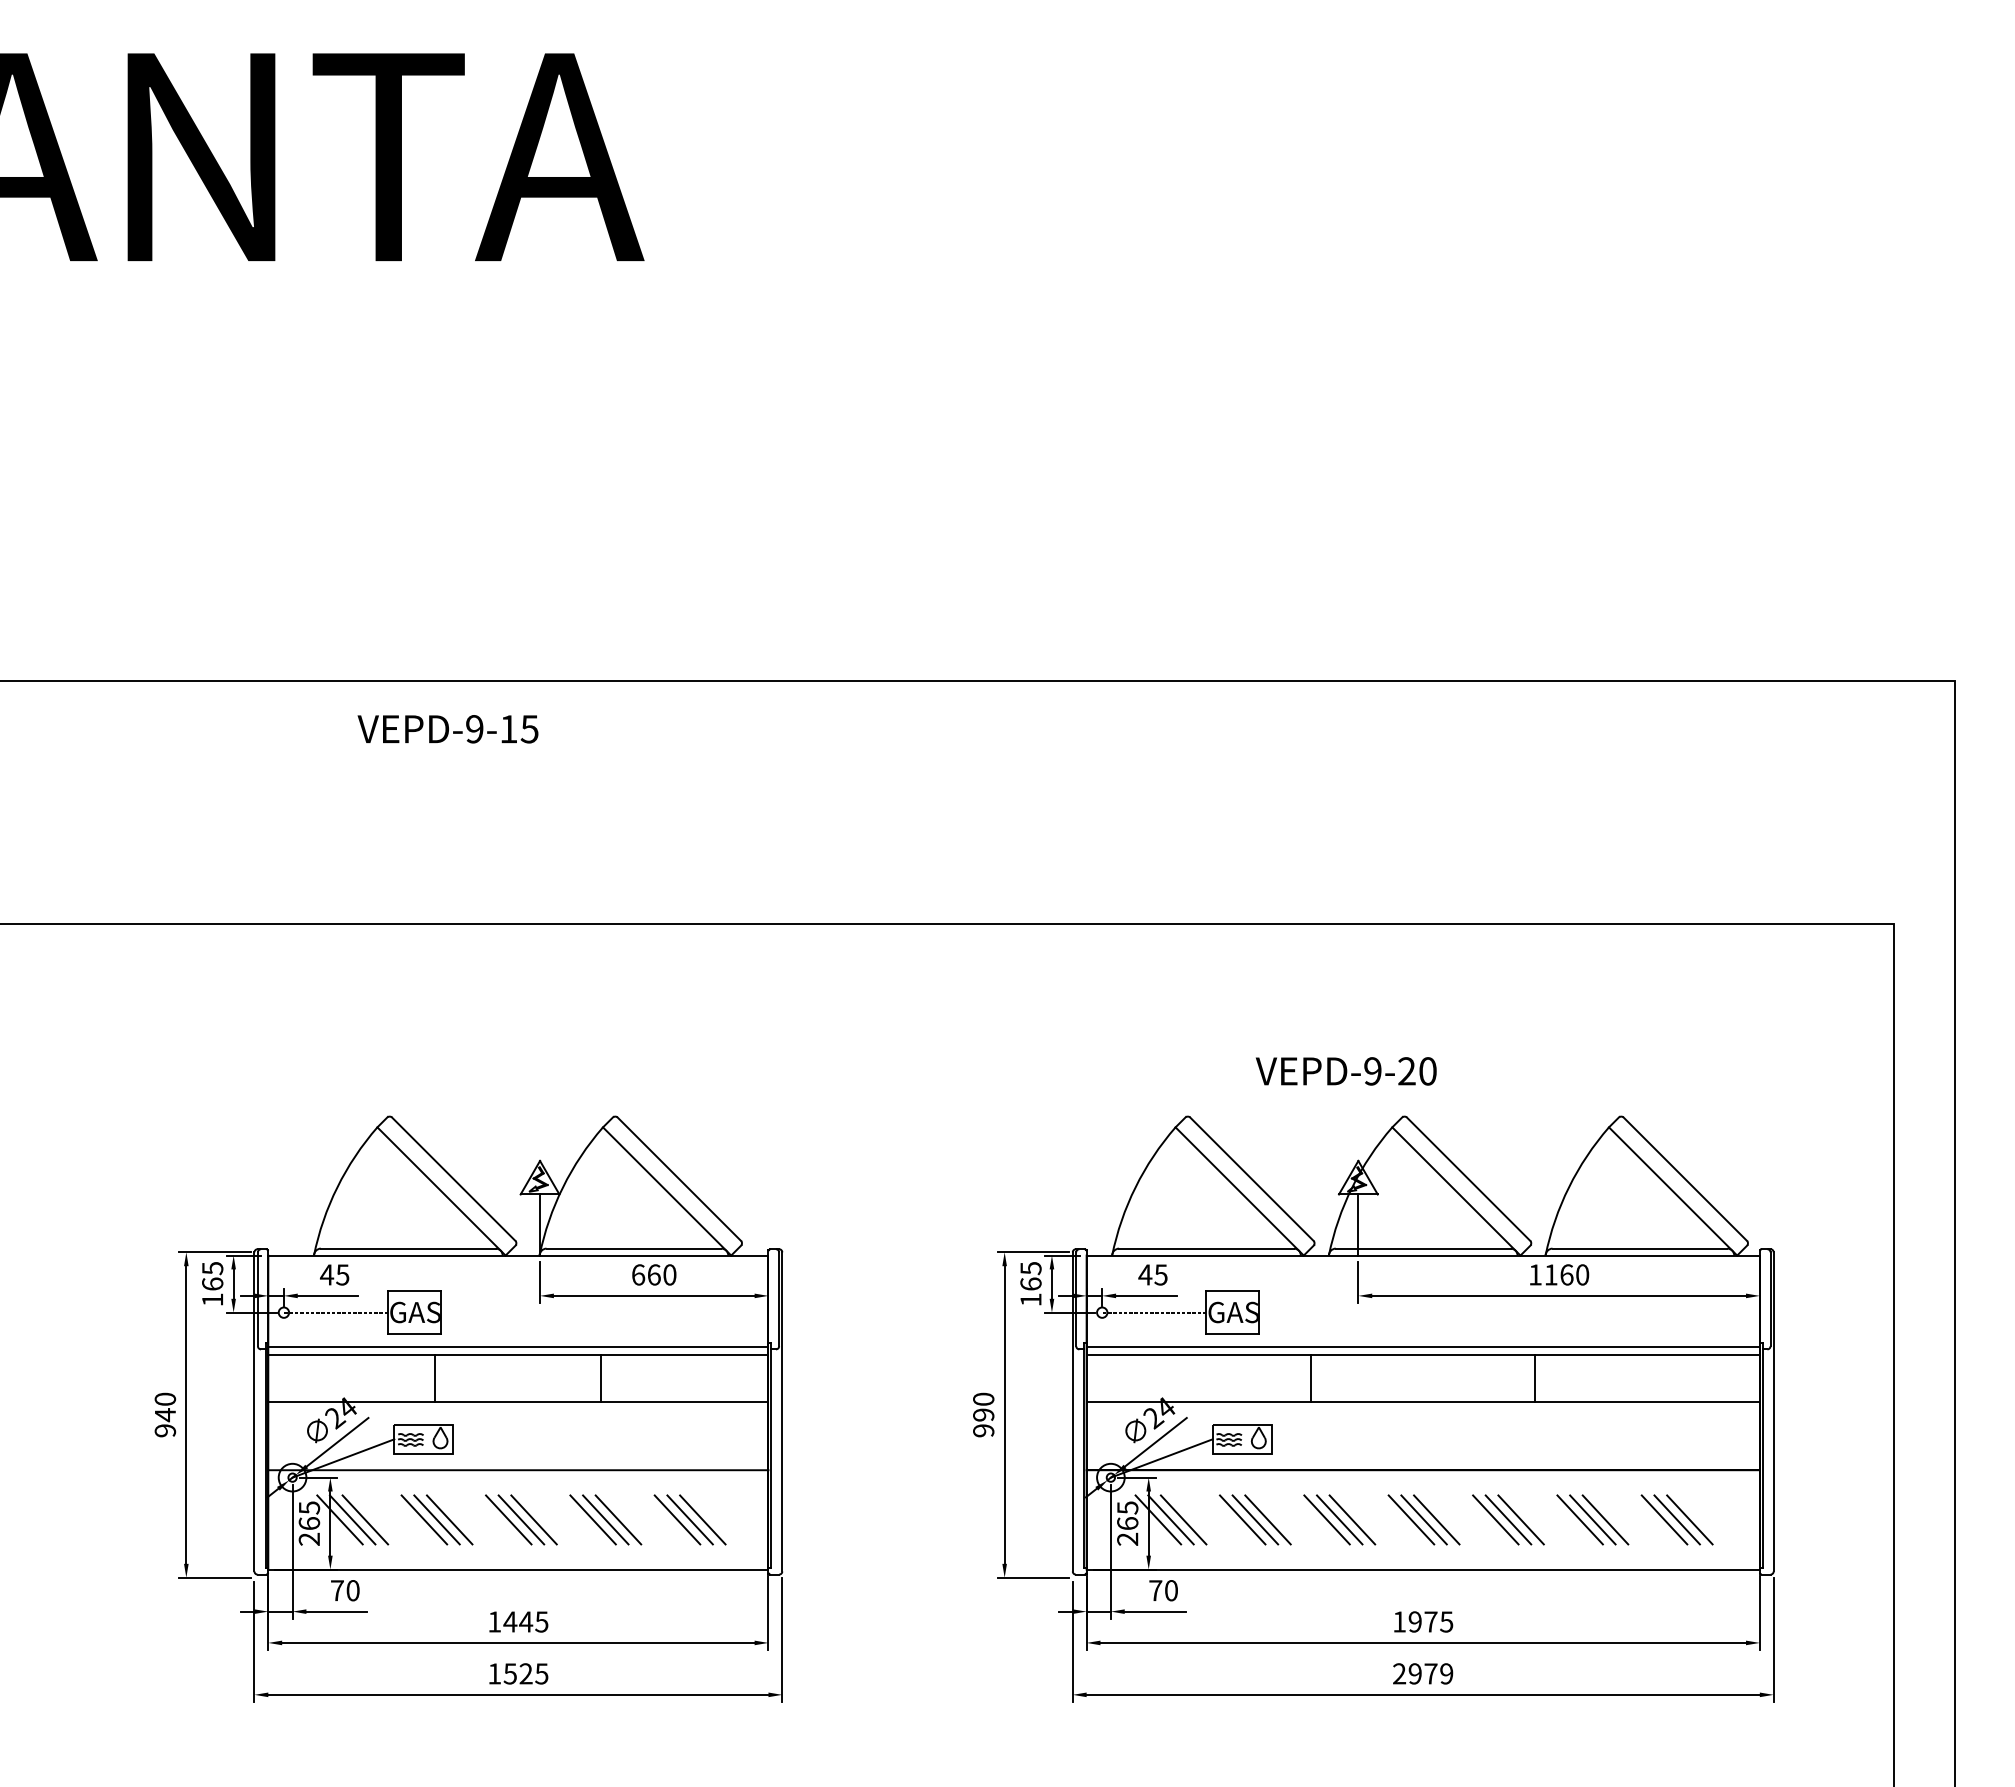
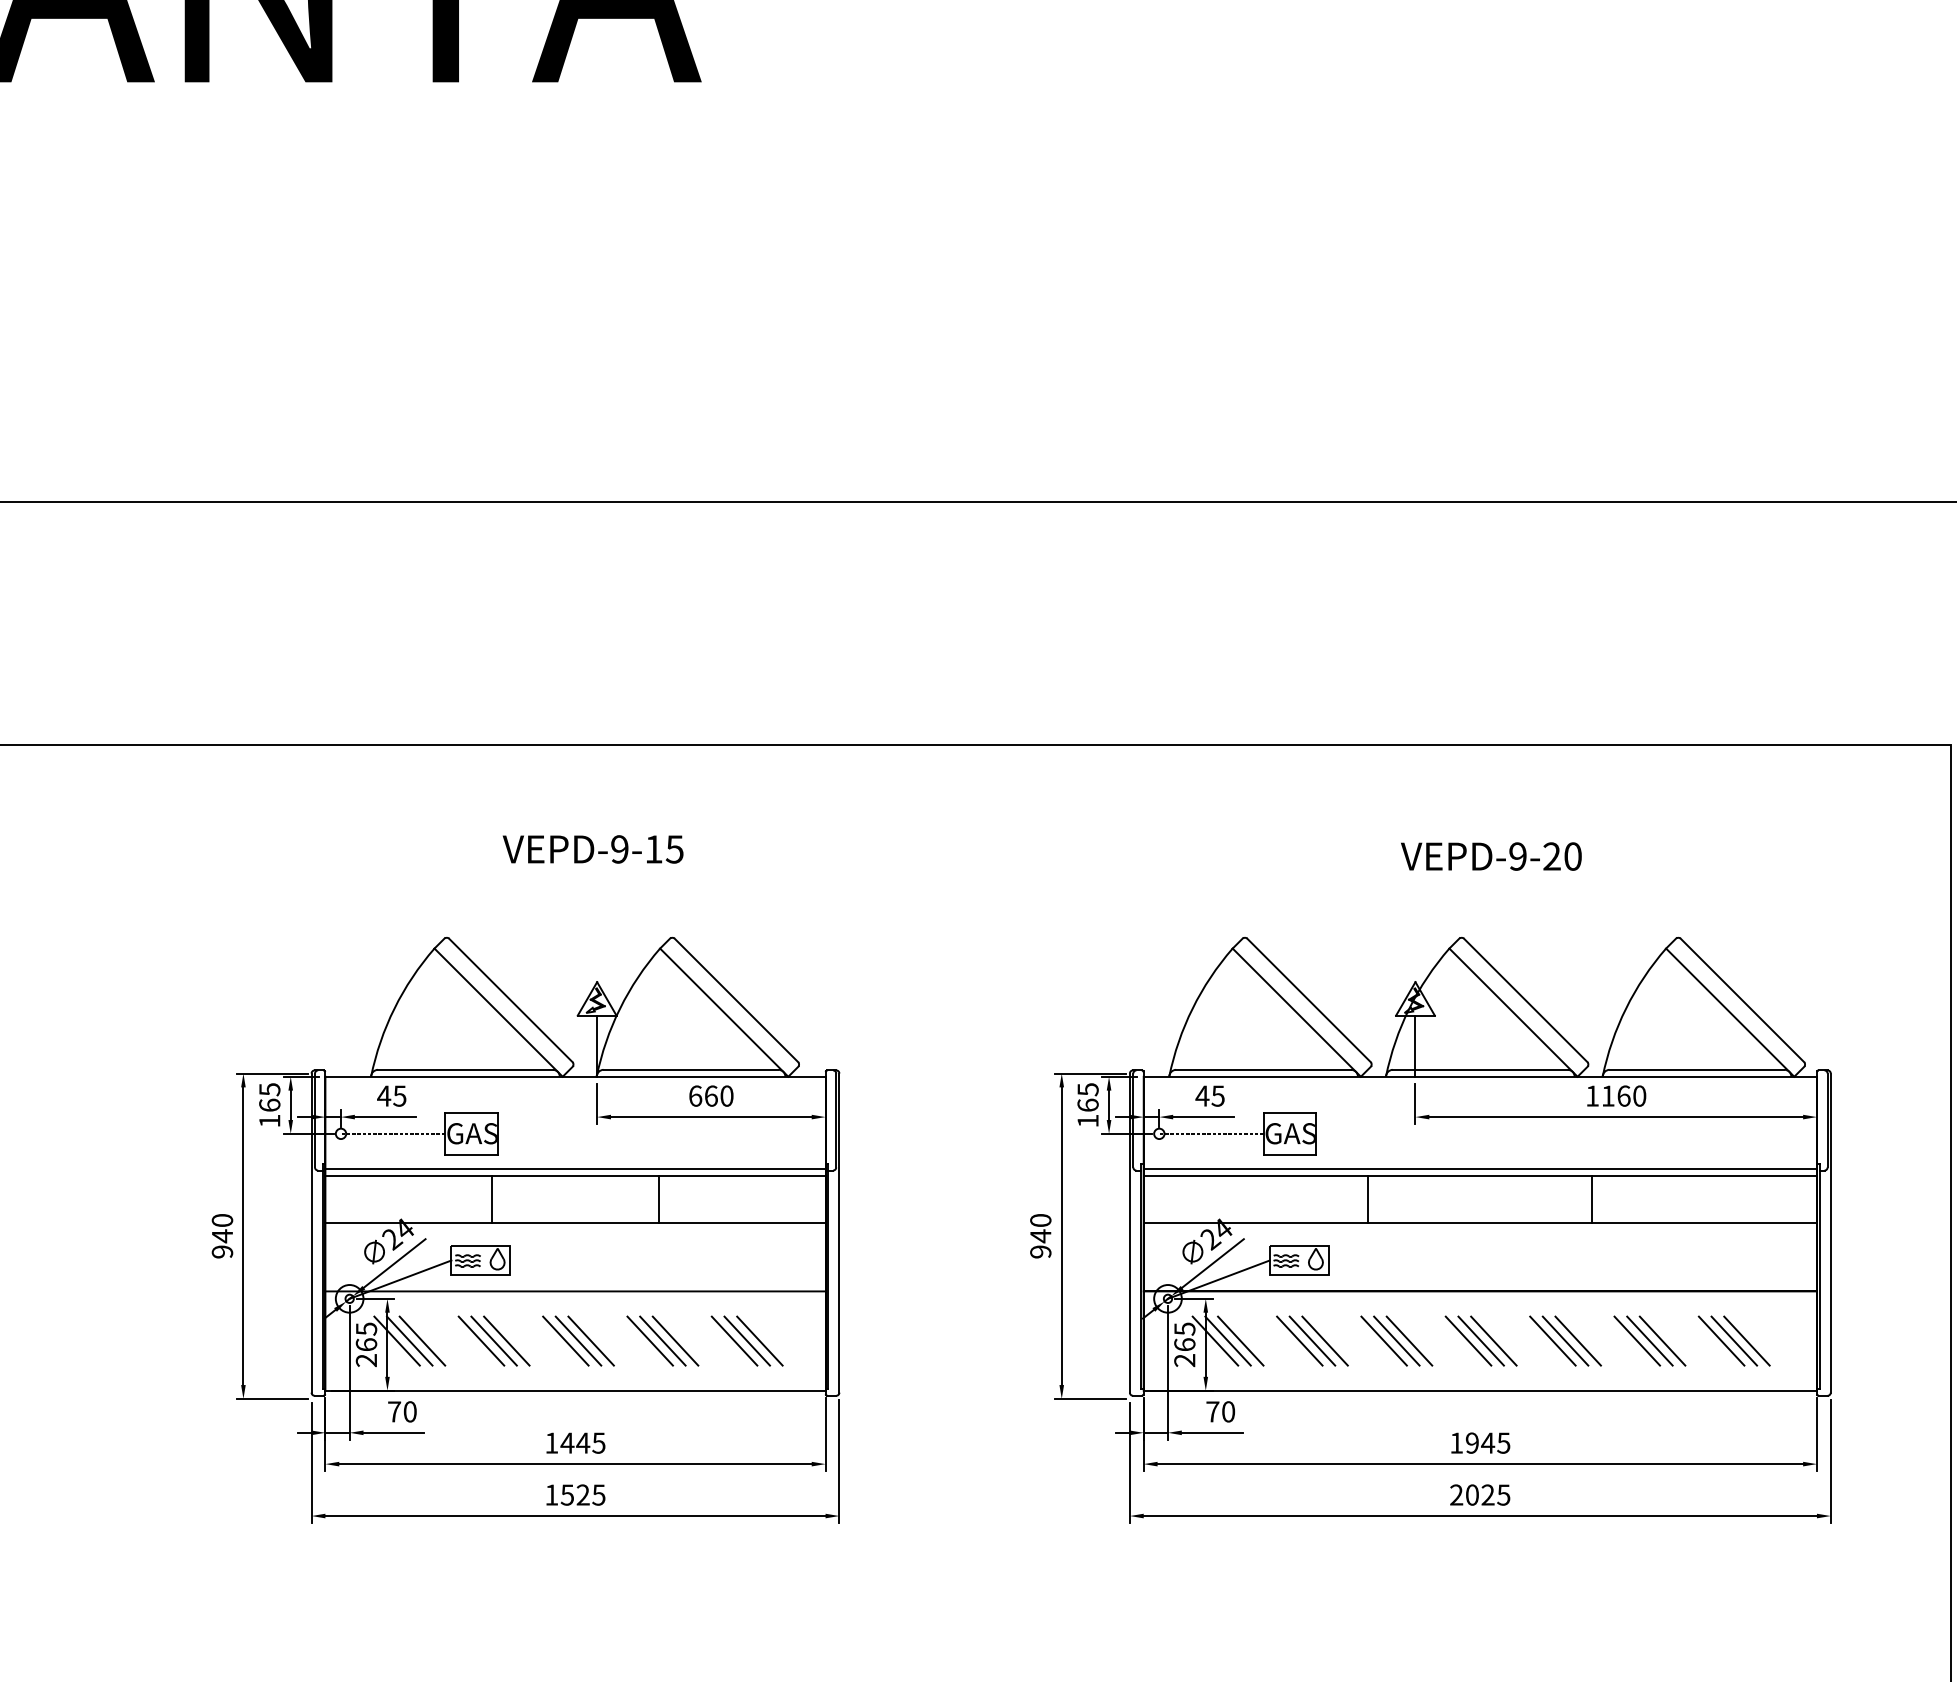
text: (447, 729) -> (592, 849), moved
text: (1345, 1071) -> (1490, 856), moved
text: (983, 1415) -> (1040, 1236), 990 -> 940
text: (1430, 1621) -> (1487, 1442), 1975 -> 1945
text: (1430, 1673) -> (1487, 1494), 2979 -> 2025

